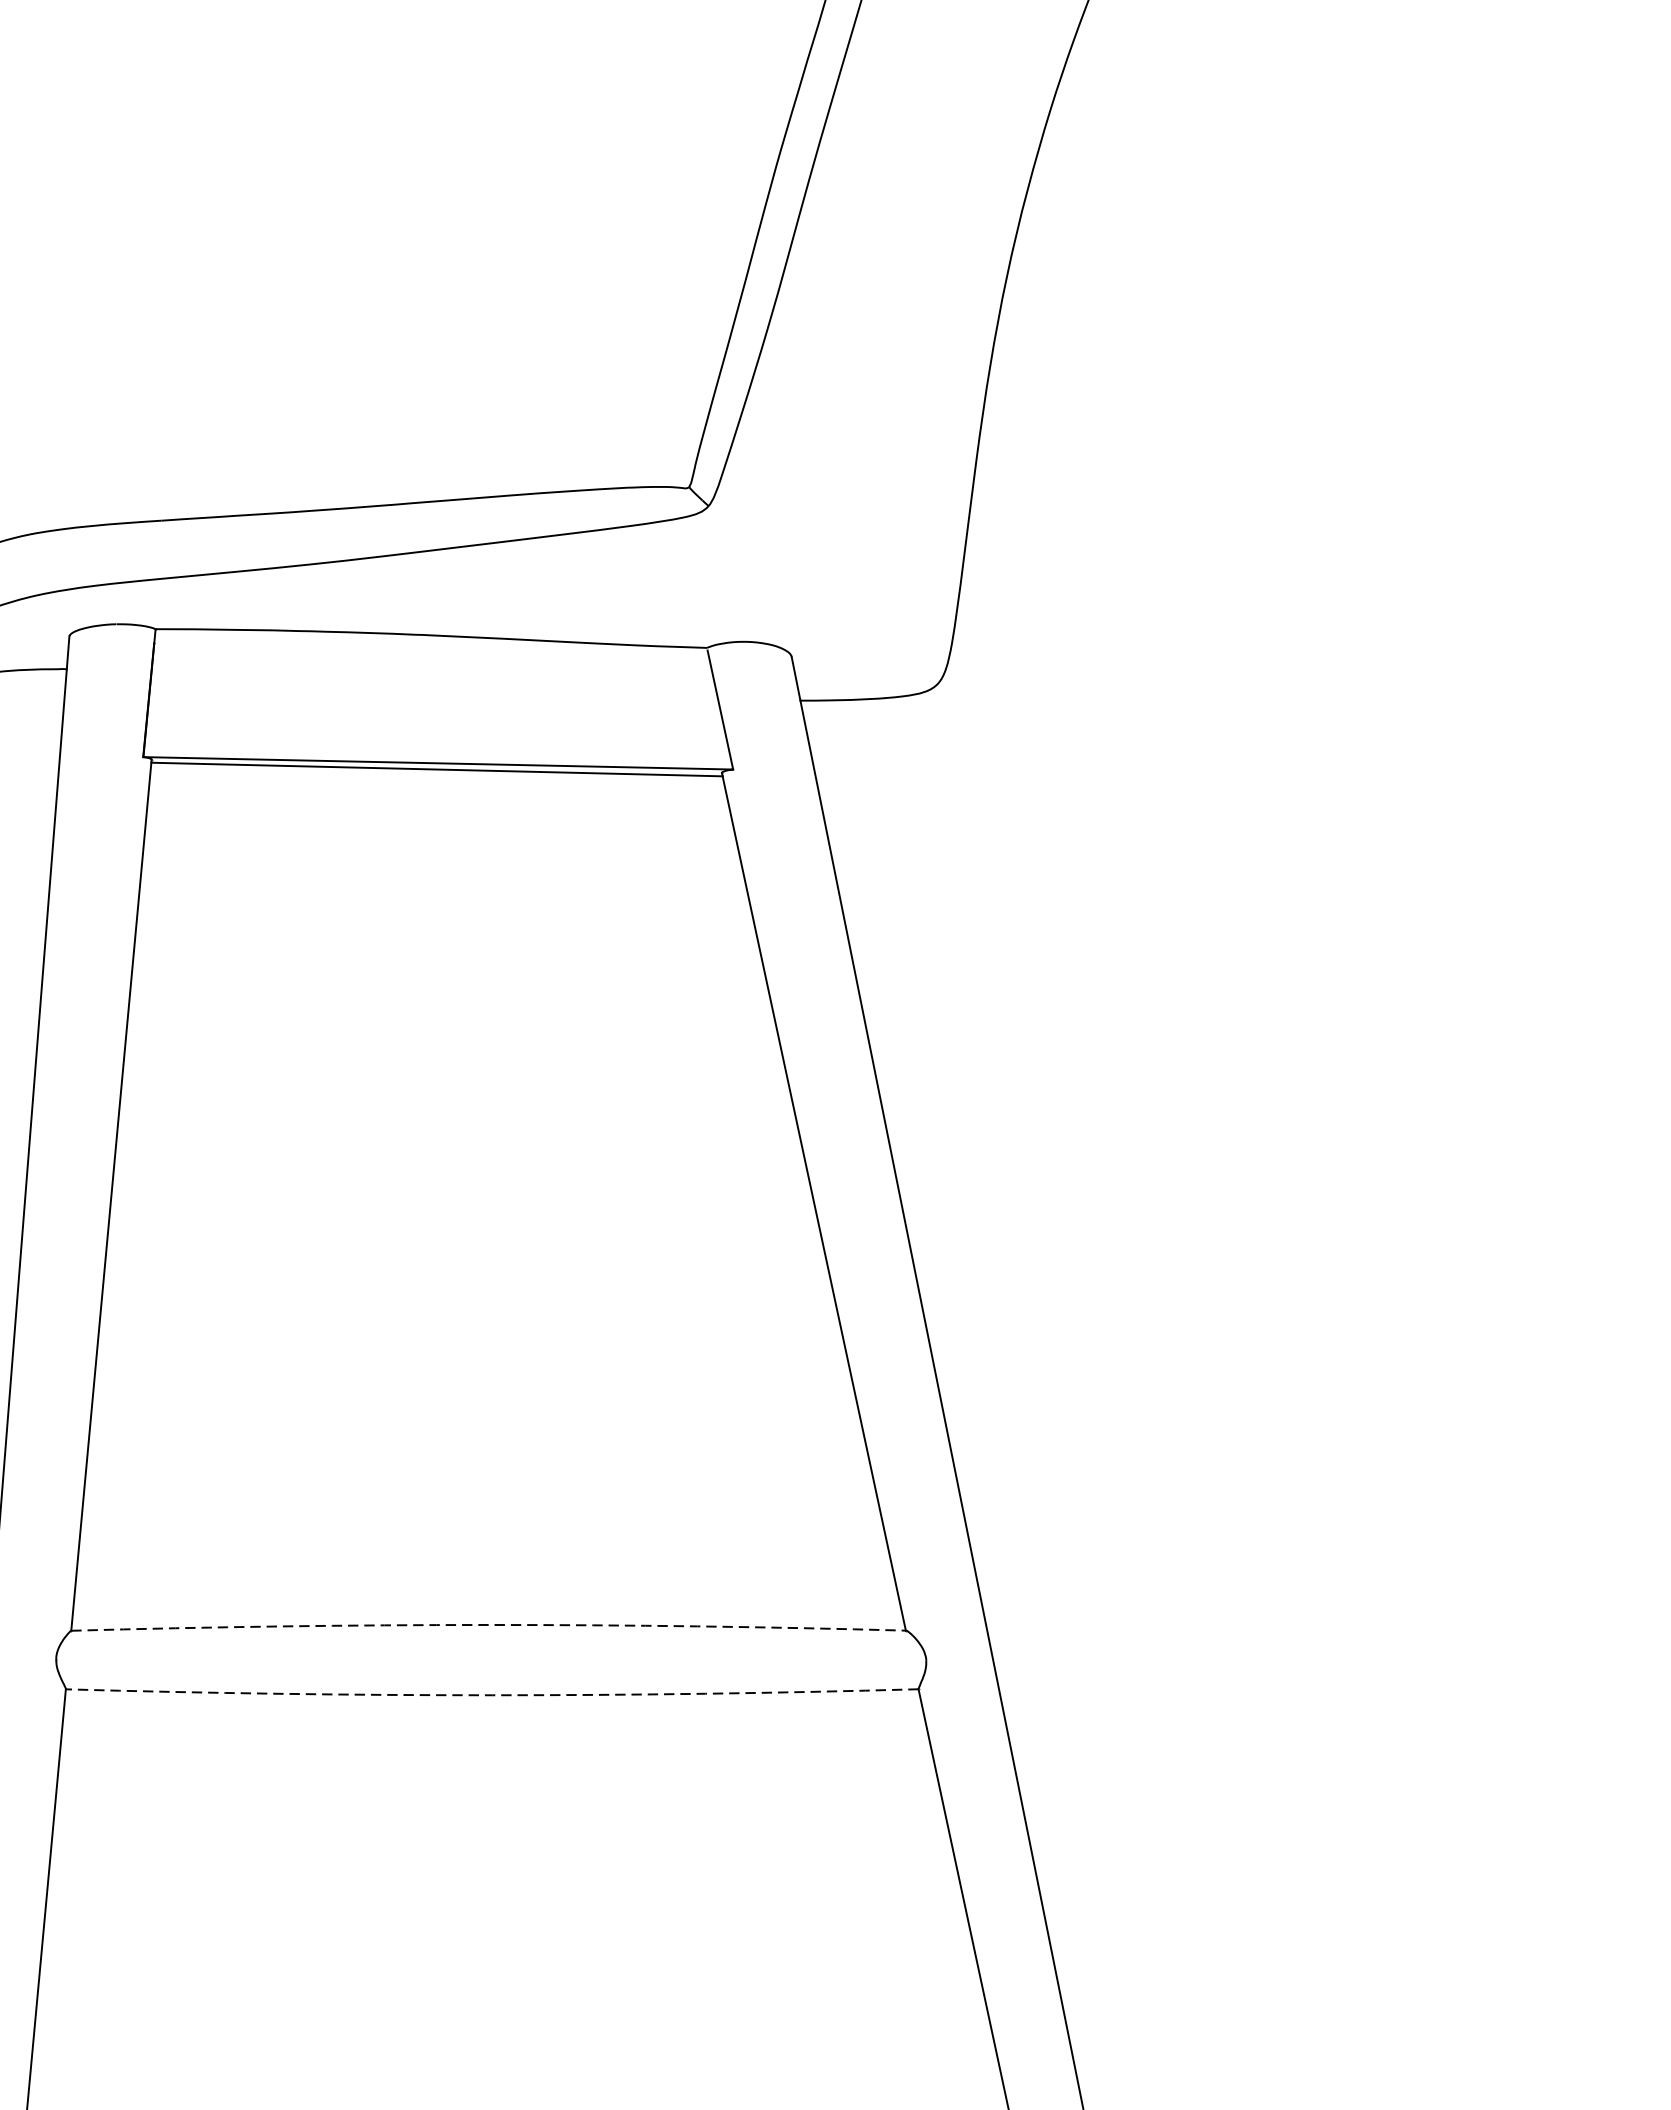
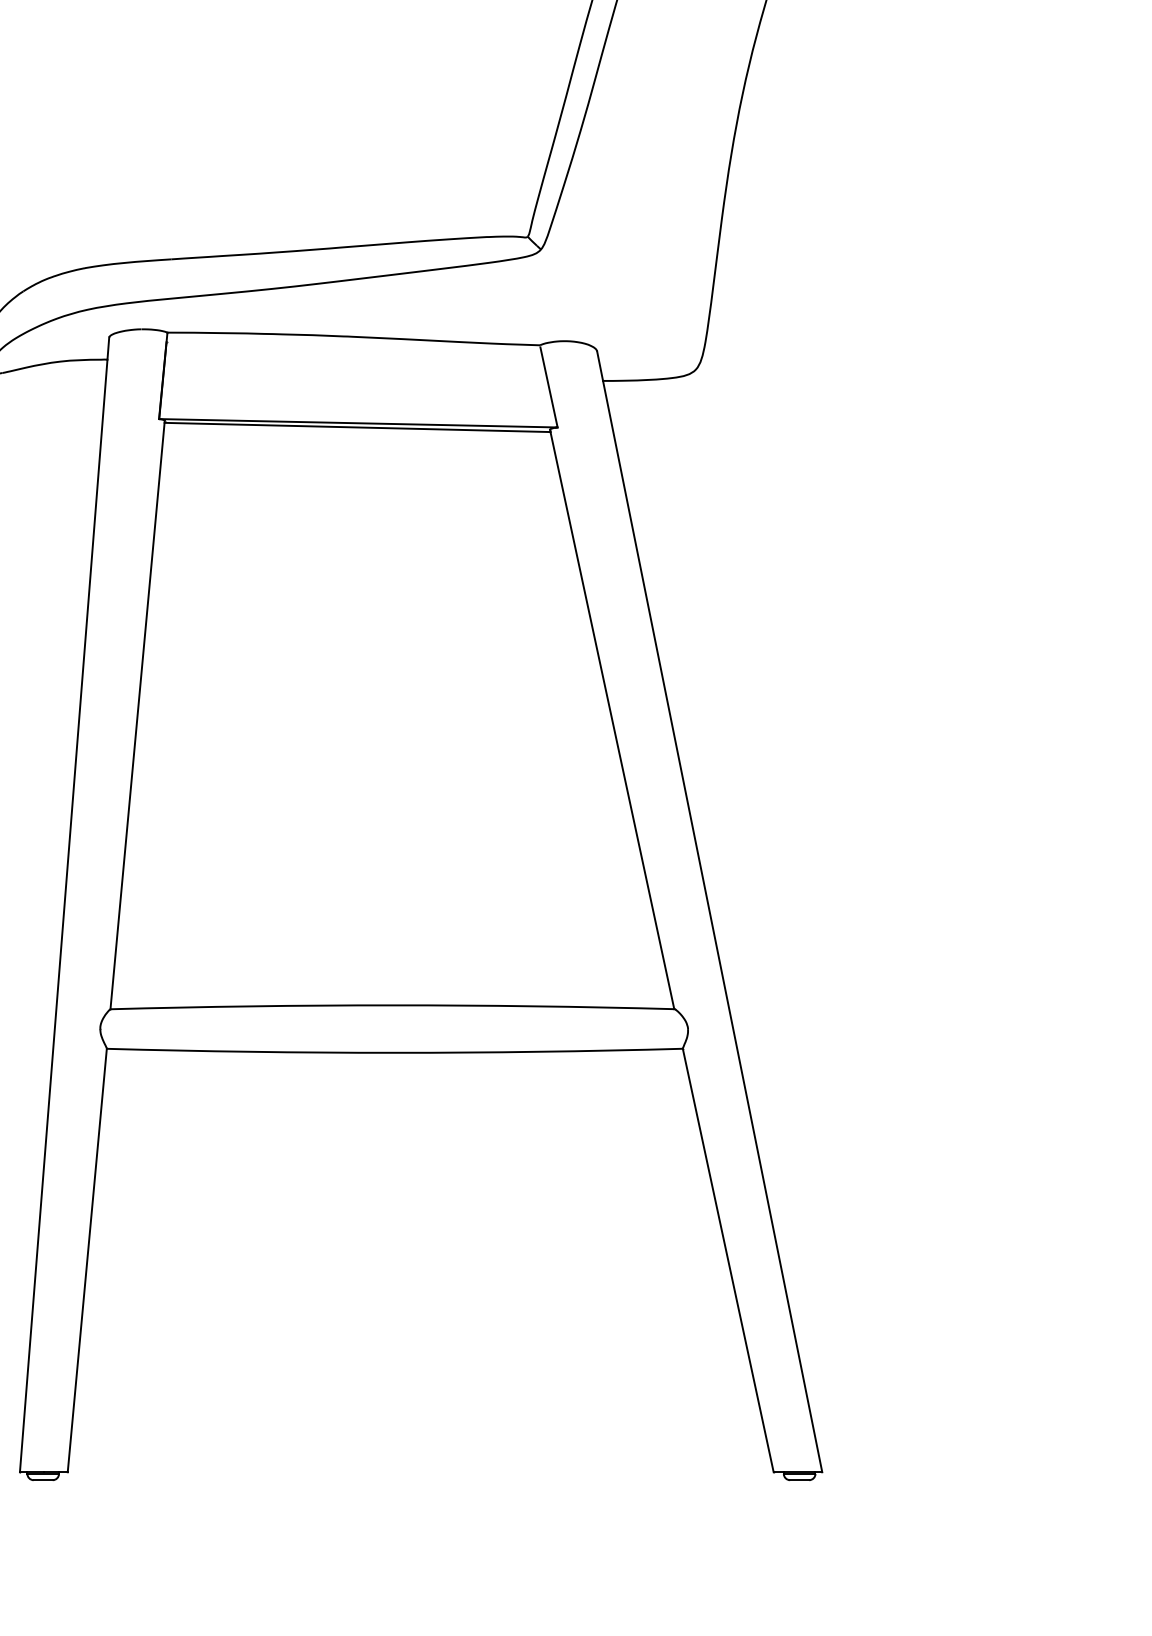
arc: (488, 1625) -> (392, 1005), dashed -> solid
arc: (491, 1694) -> (394, 1052), dashed -> solid

